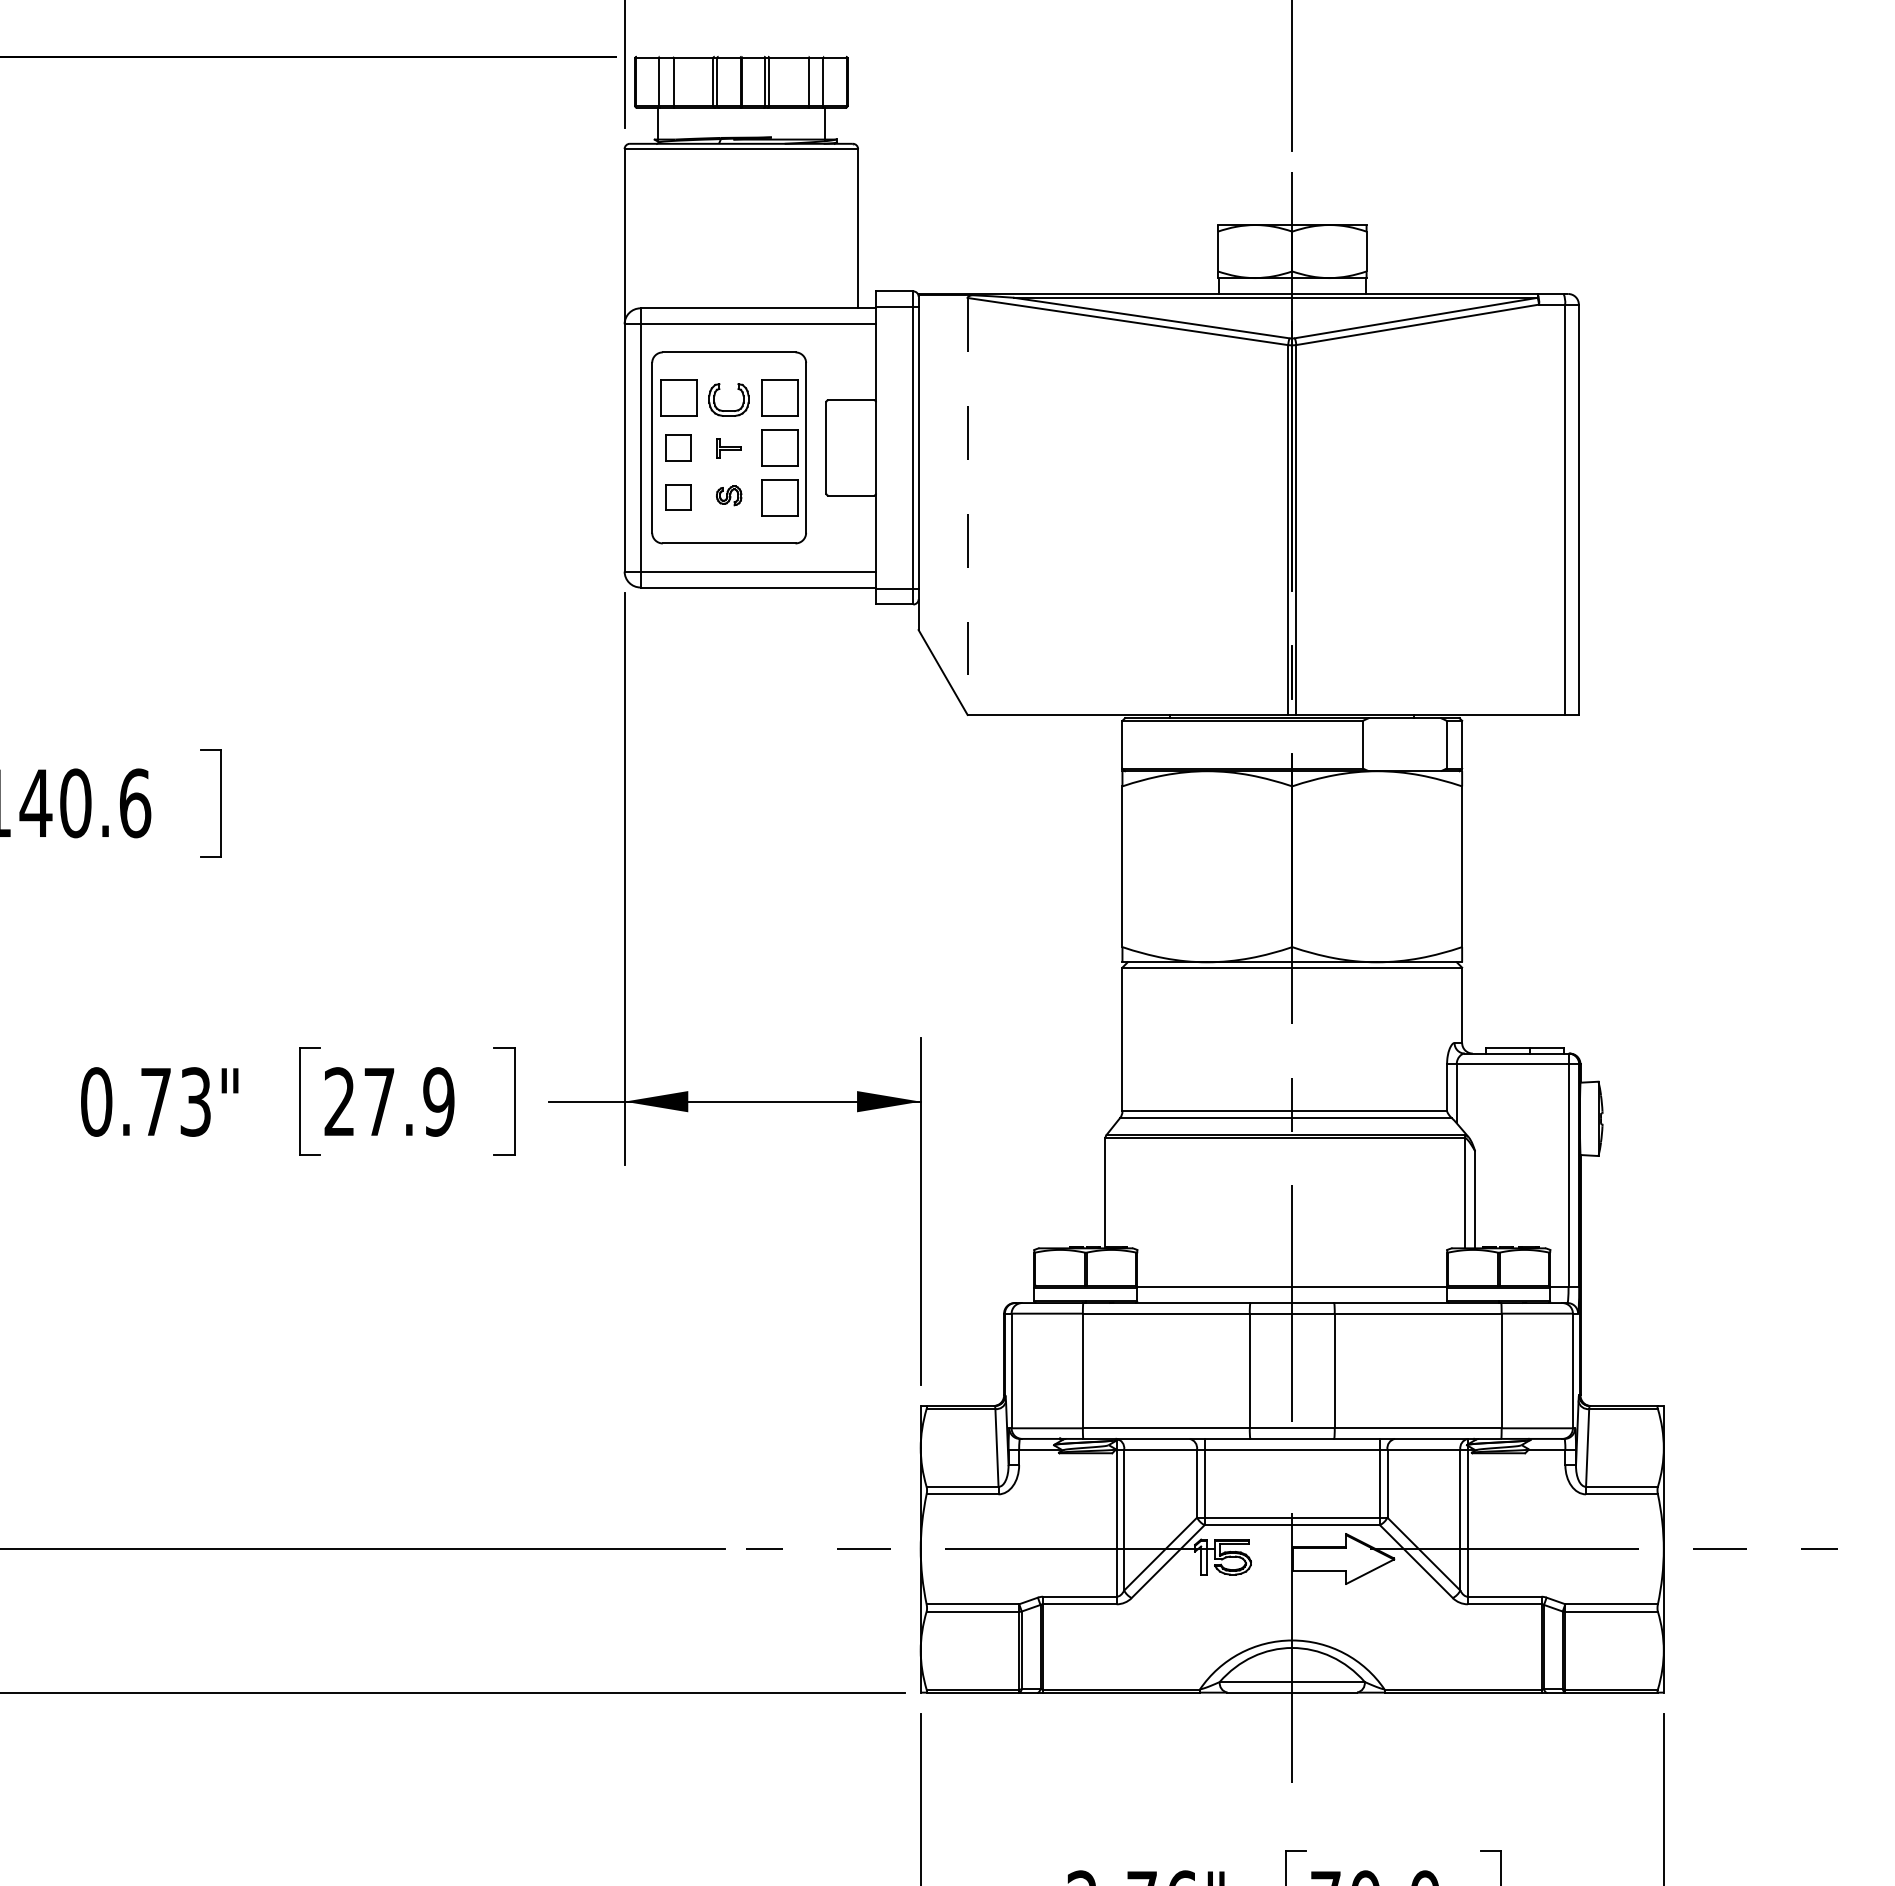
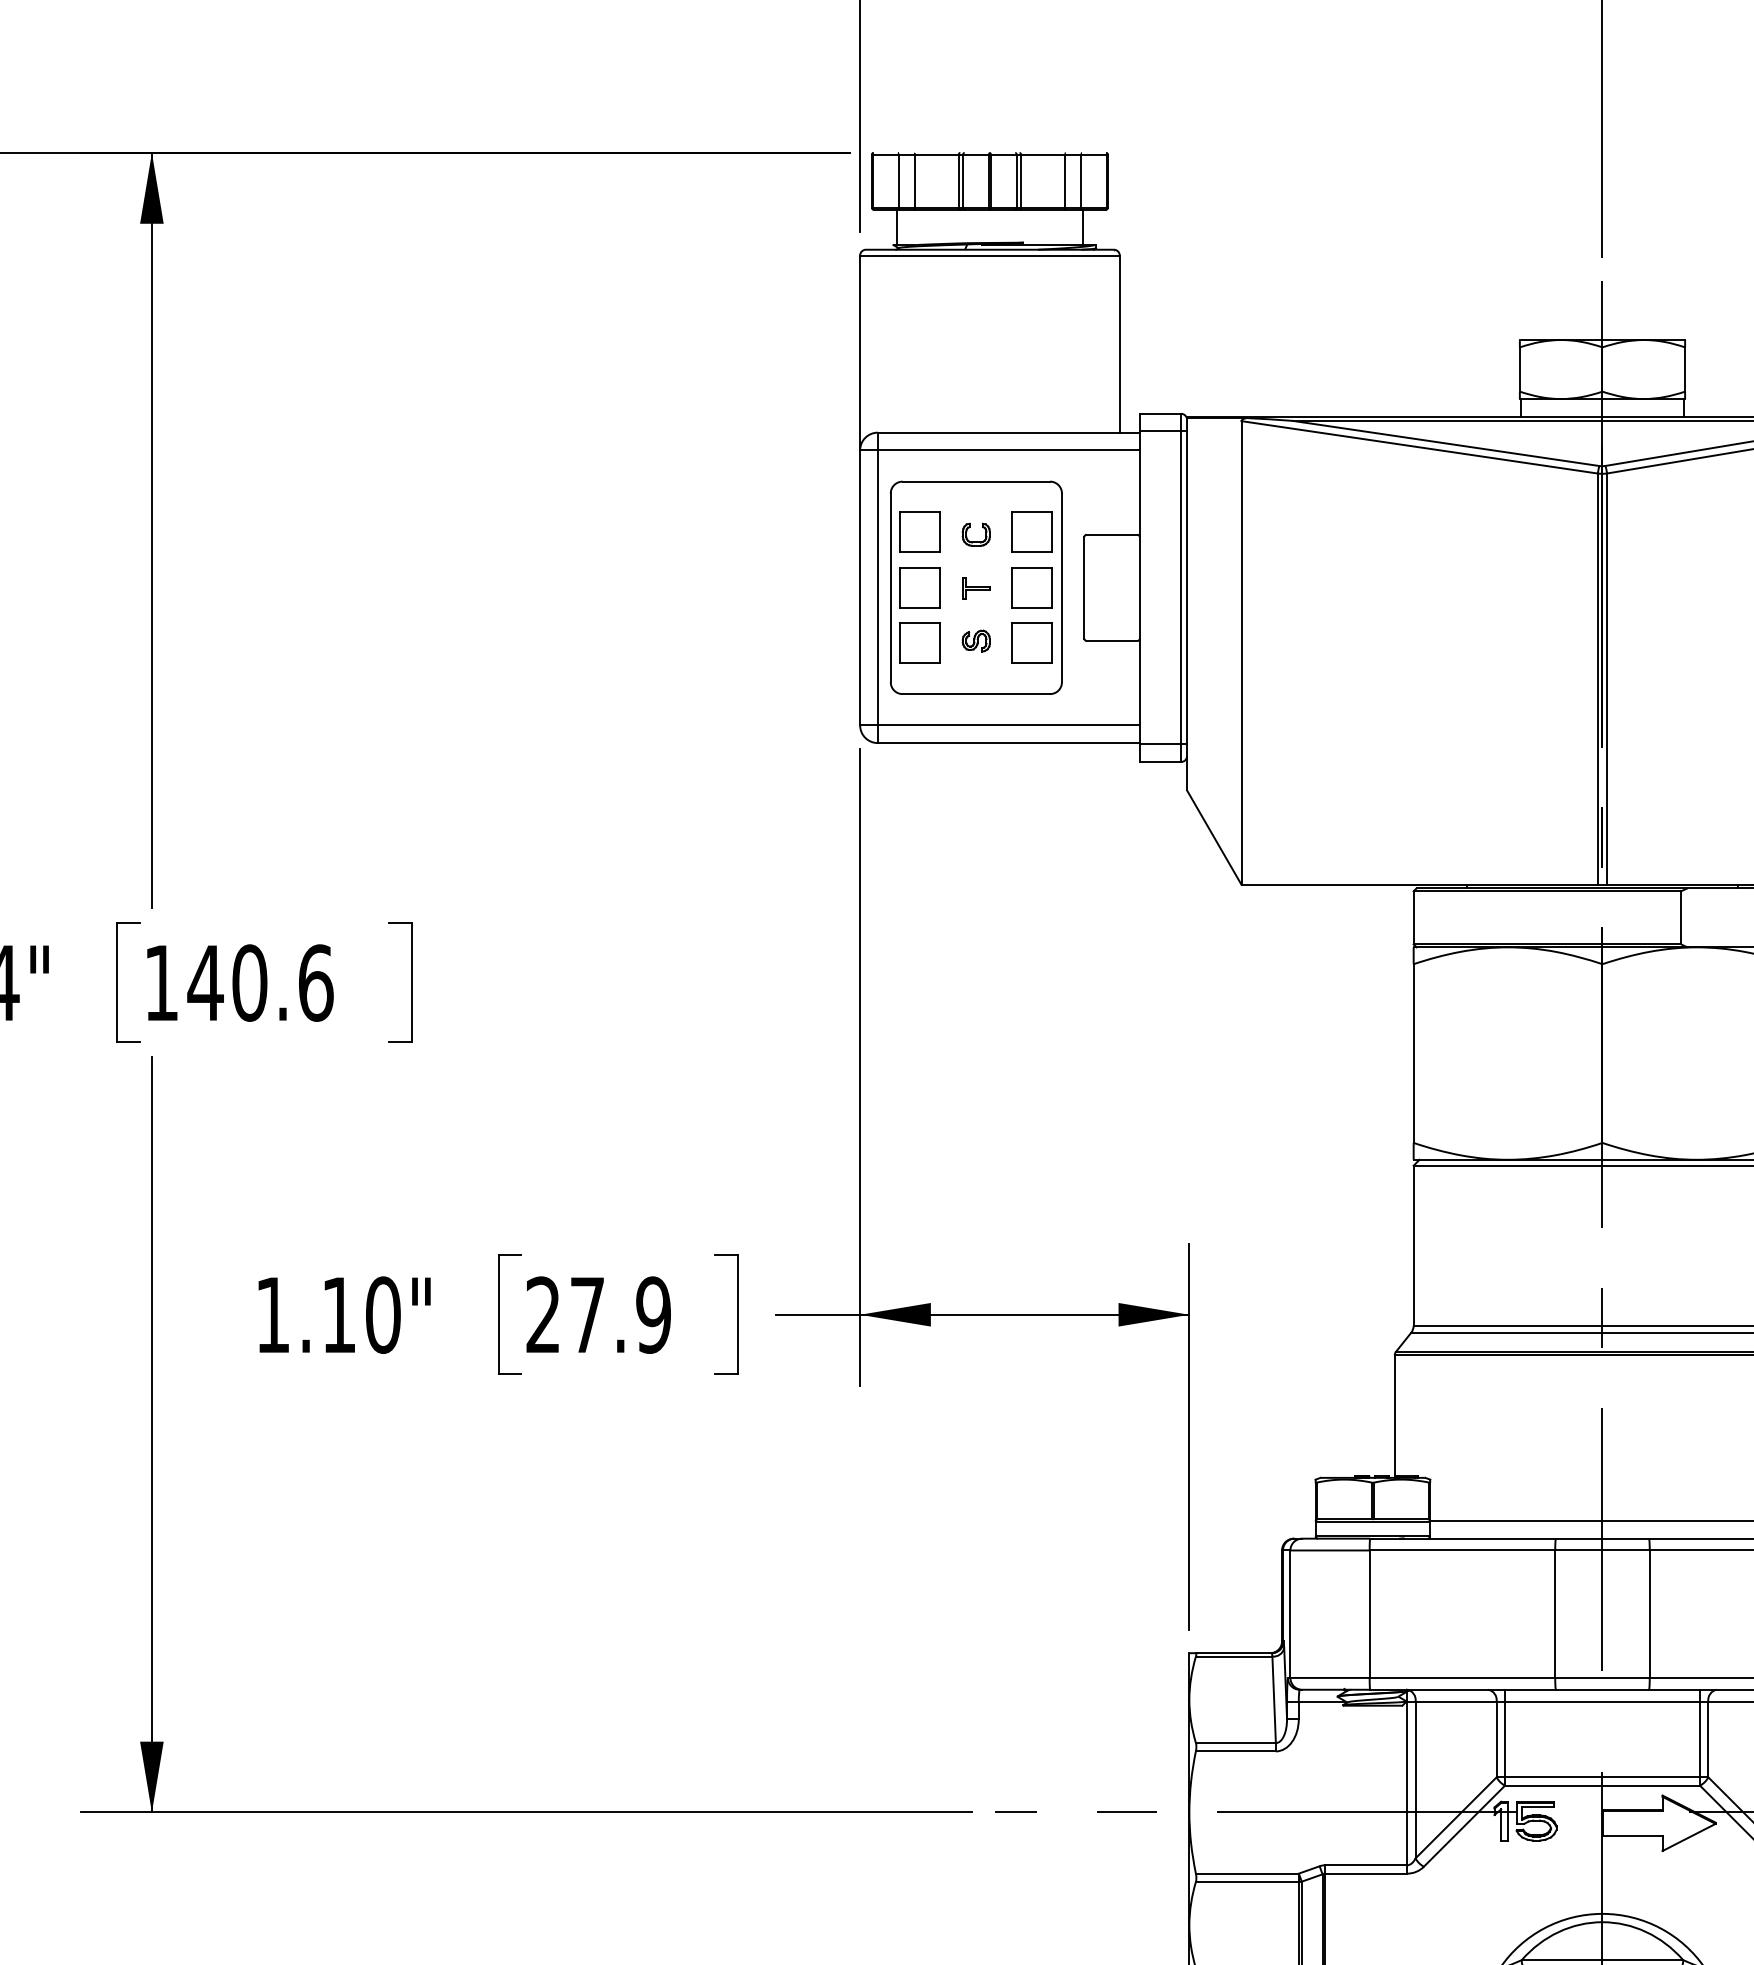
part: (729, 400) -> (976, 535), size x0.62
part: (678, 447) -> (920, 587), size x1.43
part: (678, 497) -> (920, 642), size x1.43
line: (967, 506) -> (1241, 652), dashed -> solid
text: (146, 1101) -> (328, 1314), 0.73" -> 1.10"

